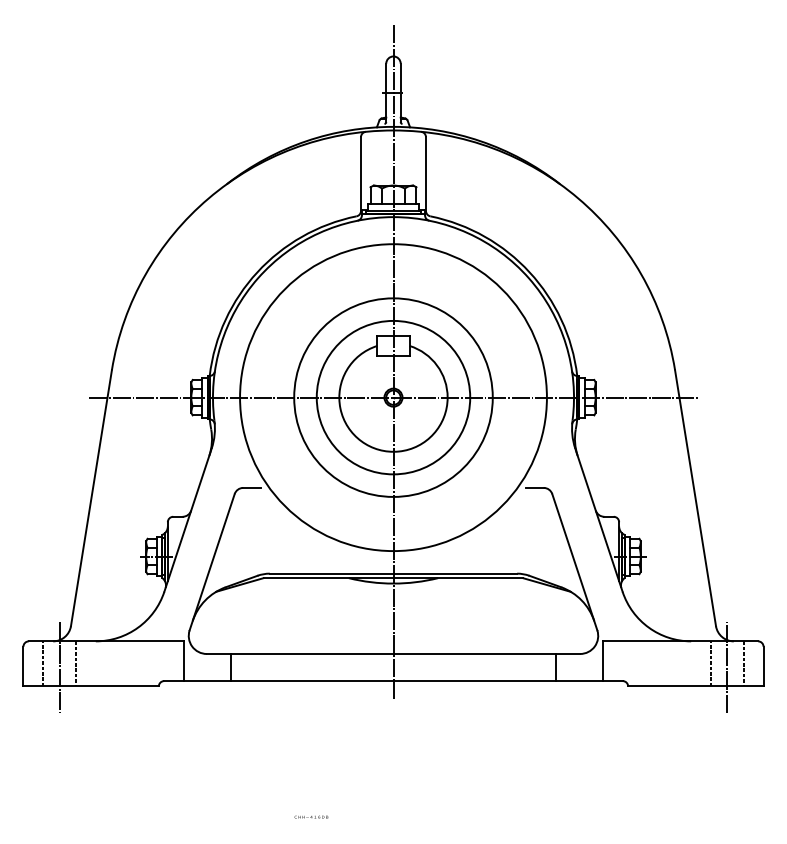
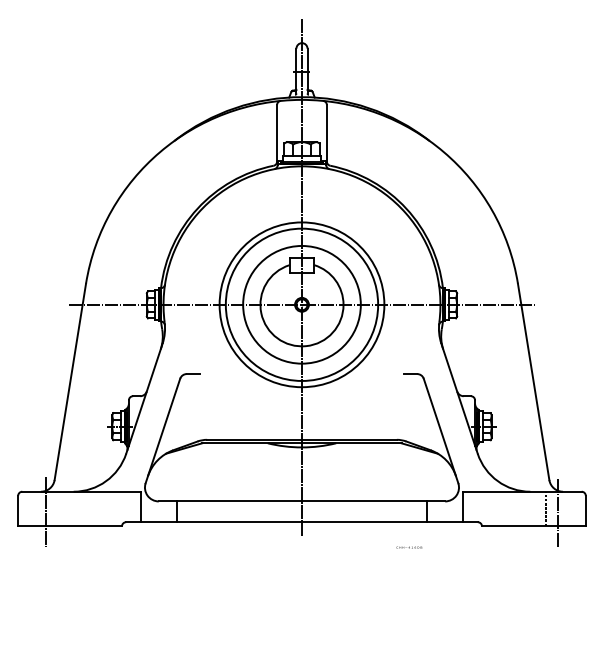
circle: (393, 397) -> (302, 304), size x0.7
line: (43, 663) -> (33, 508), removed
line: (75, 663) -> (58, 508), removed
line: (743, 663) -> (570, 508), removed
text: (311, 816) -> (409, 547), moved

